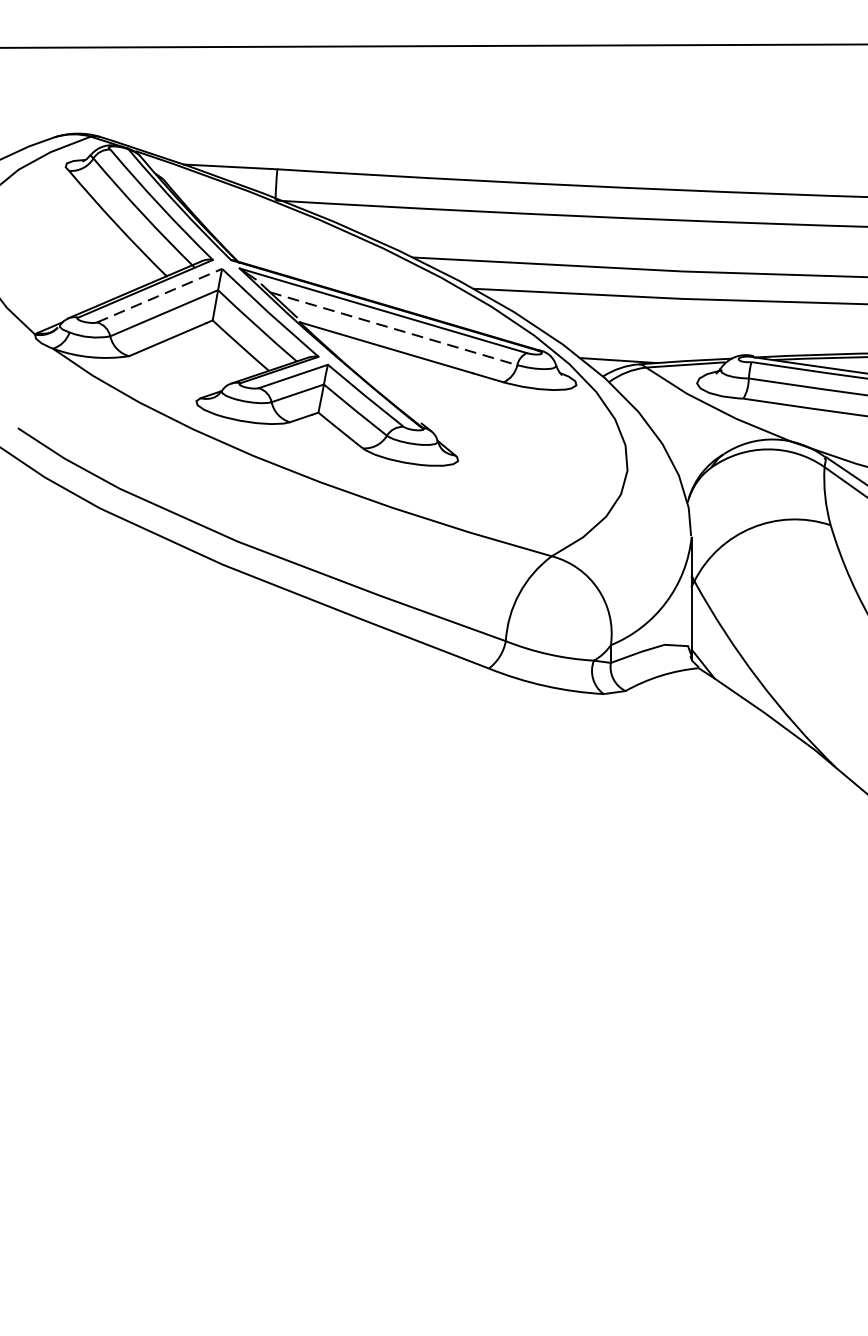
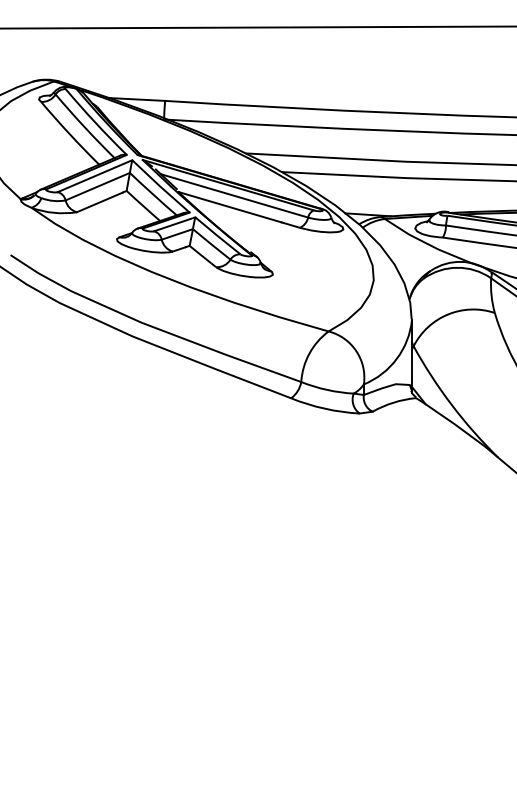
line: (160, 296) -> (95, 176), dashed -> solid
line: (393, 328) -> (234, 195), dashed -> solid

